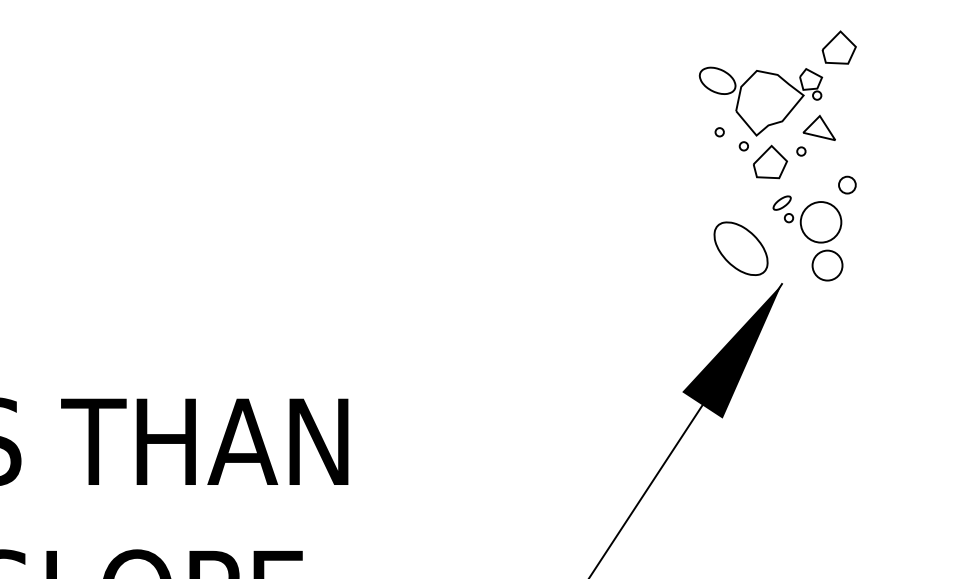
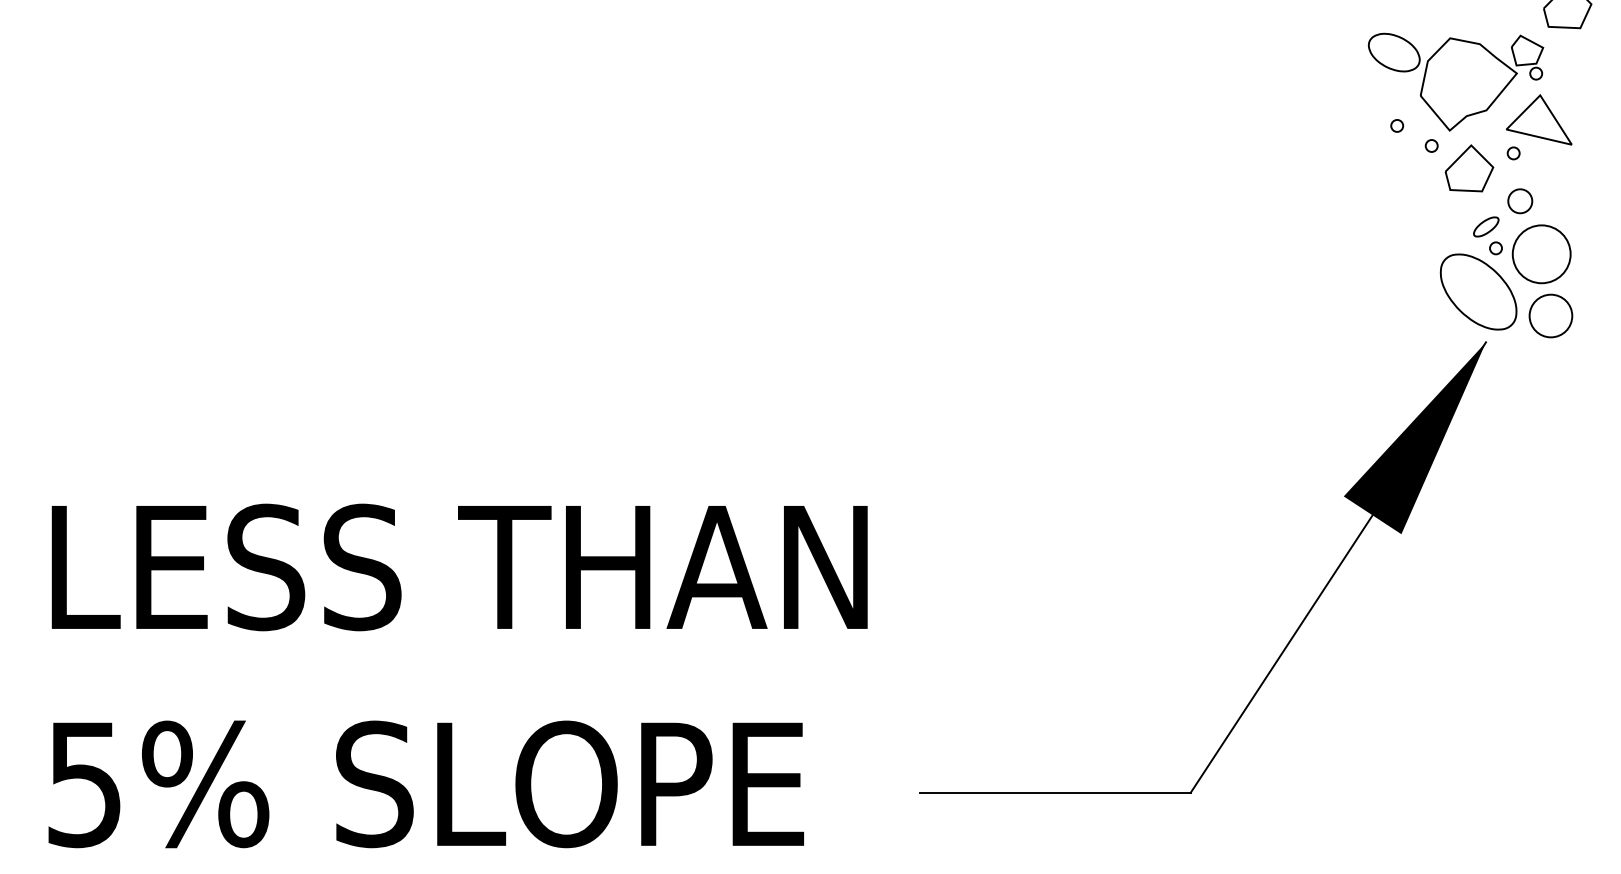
part: (819, 127) -> (1539, 119), size x1.43
circle: (847, 185) -> (1520, 201), moved
part: (740, 248) -> (1478, 291), moved

